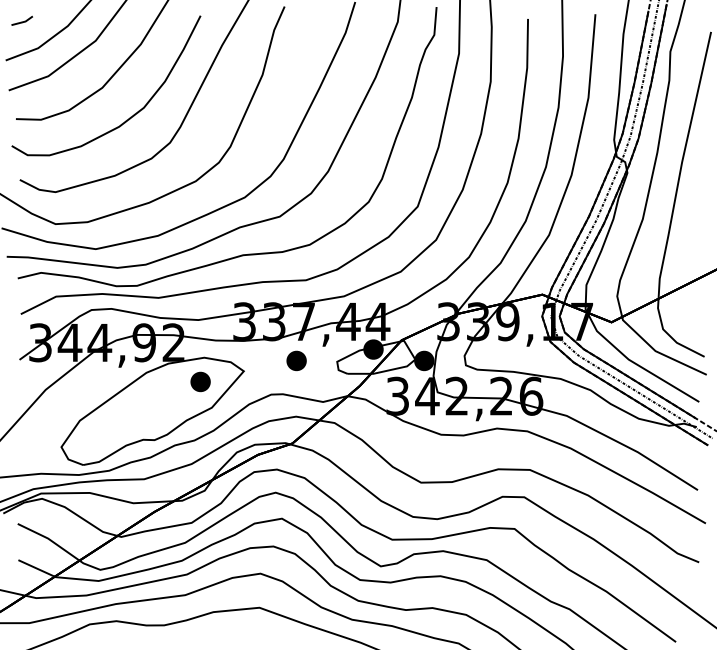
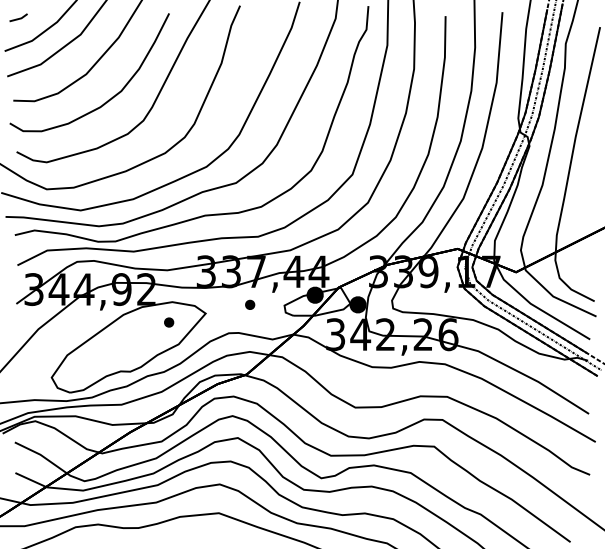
part: (295, 360) -> (249, 304), size x0.6
part: (199, 381) -> (168, 322), size x0.6

